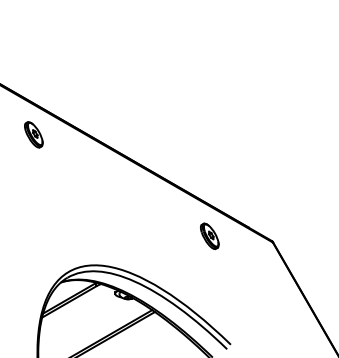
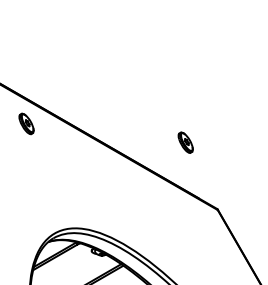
part: (209, 236) -> (185, 142), moved

